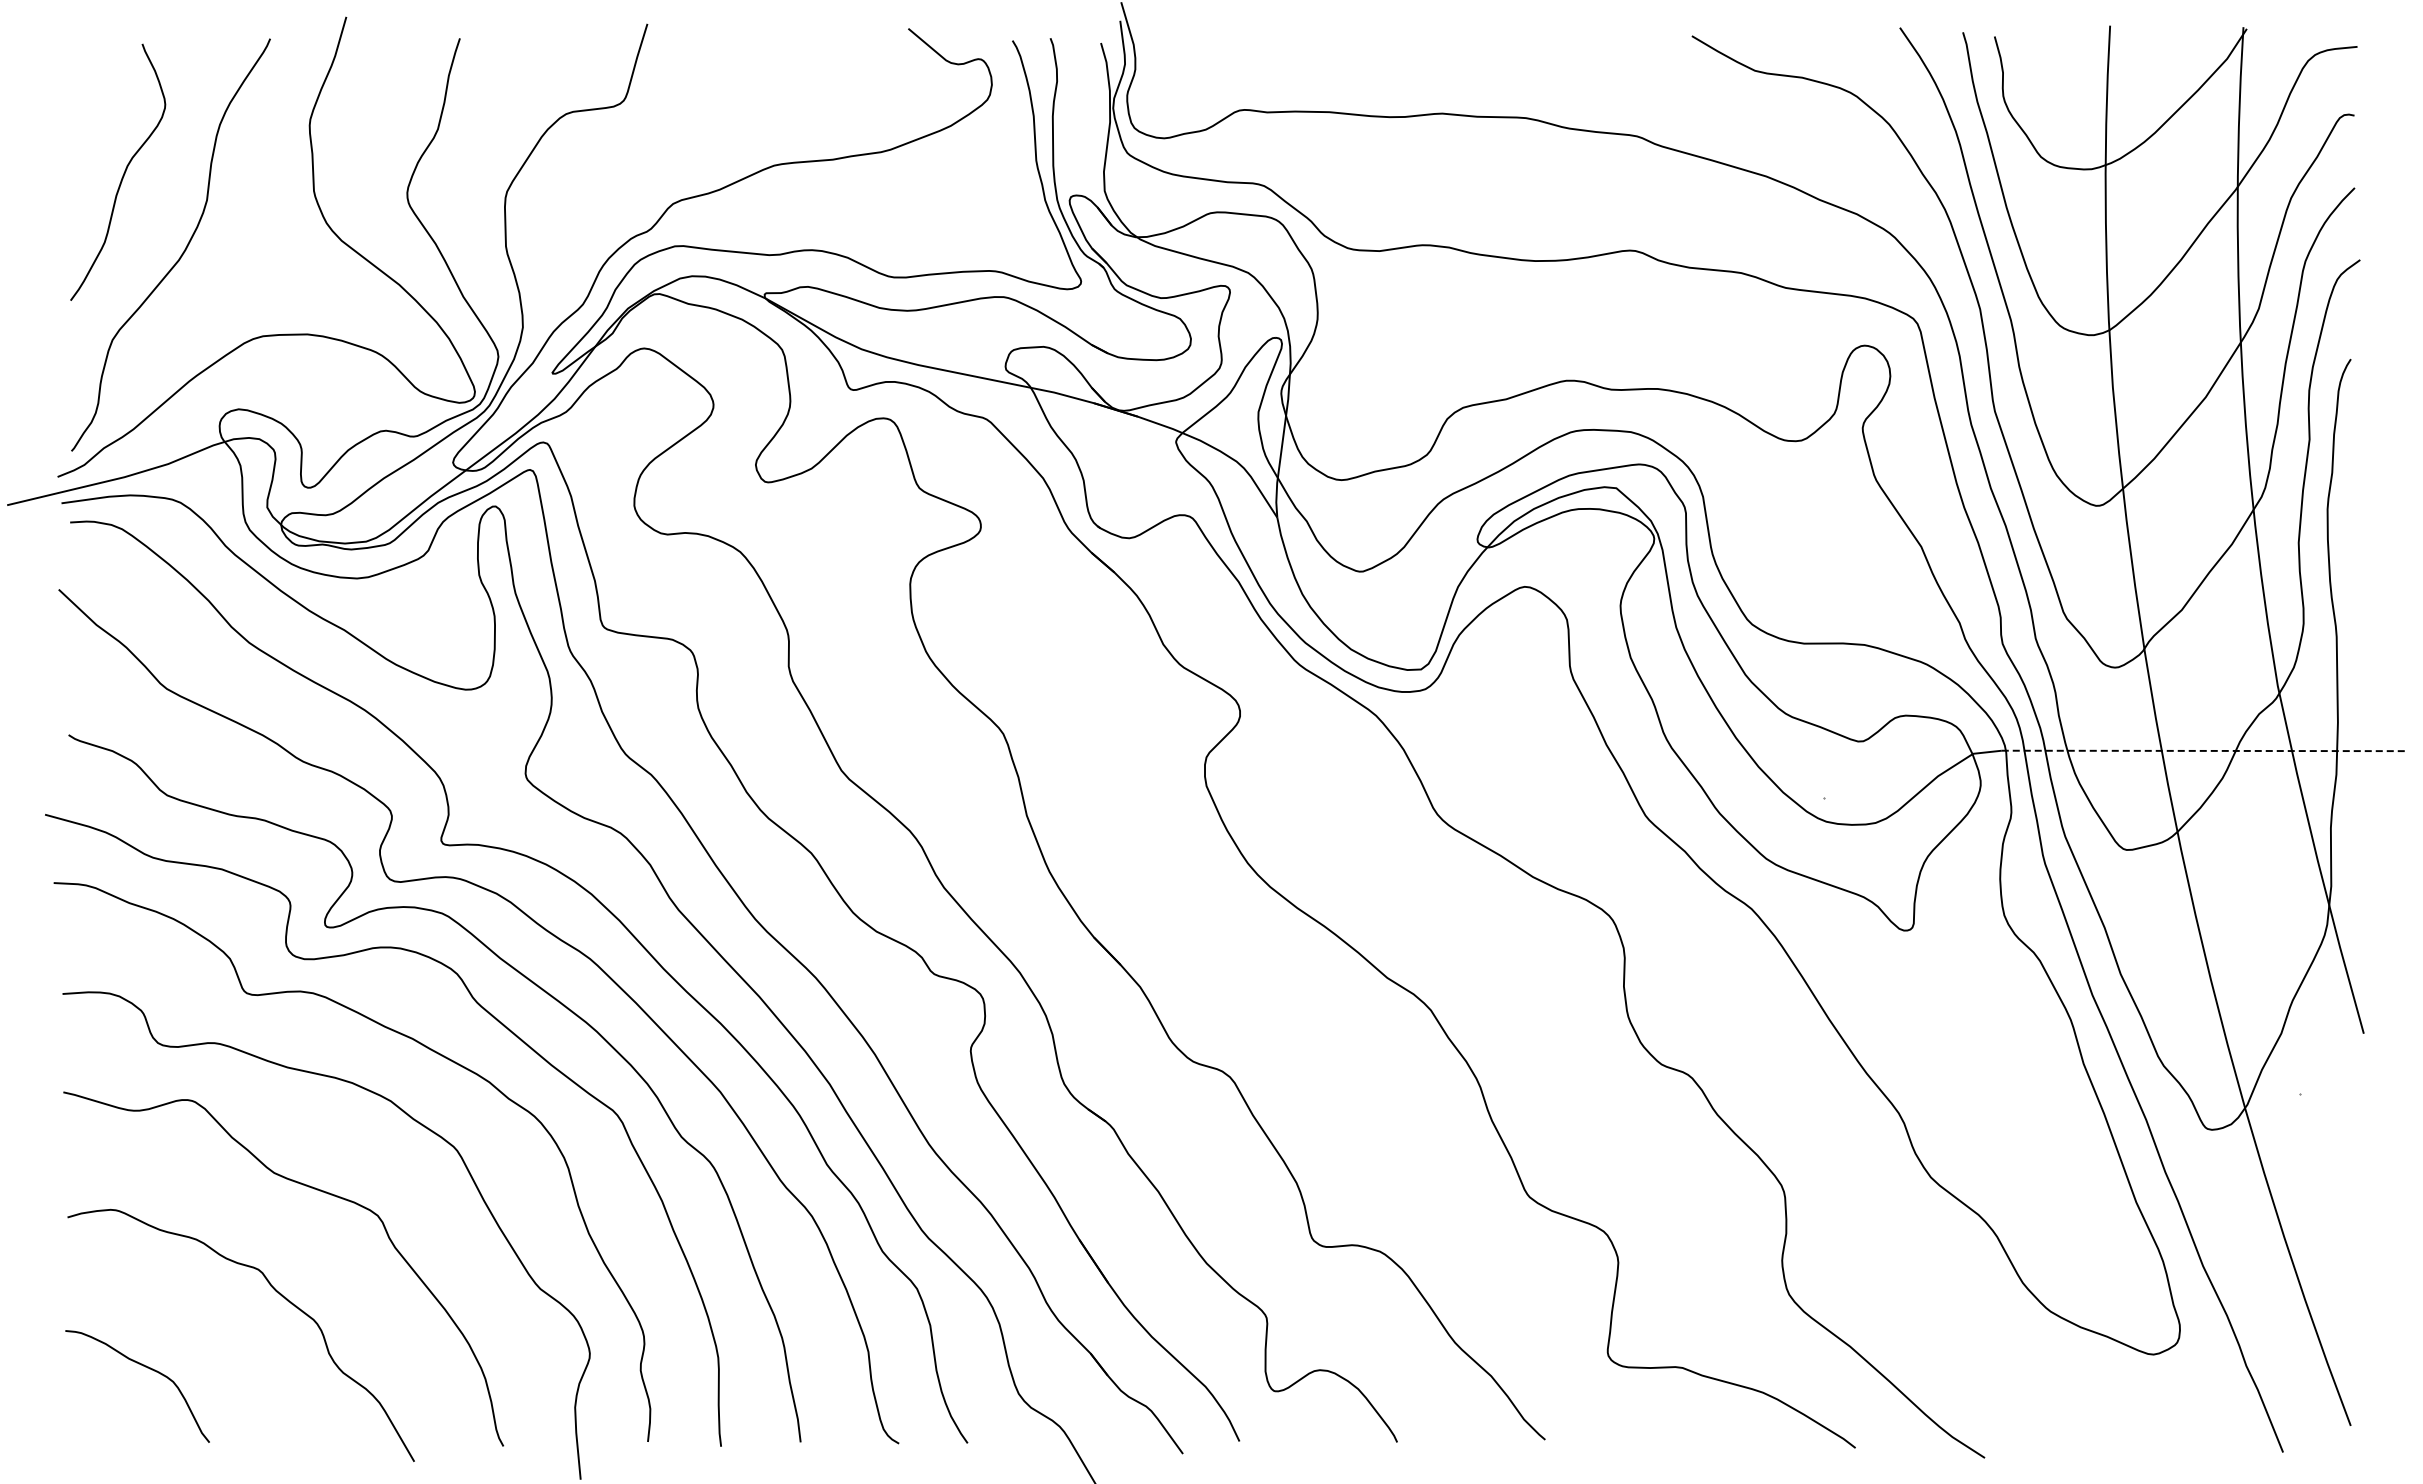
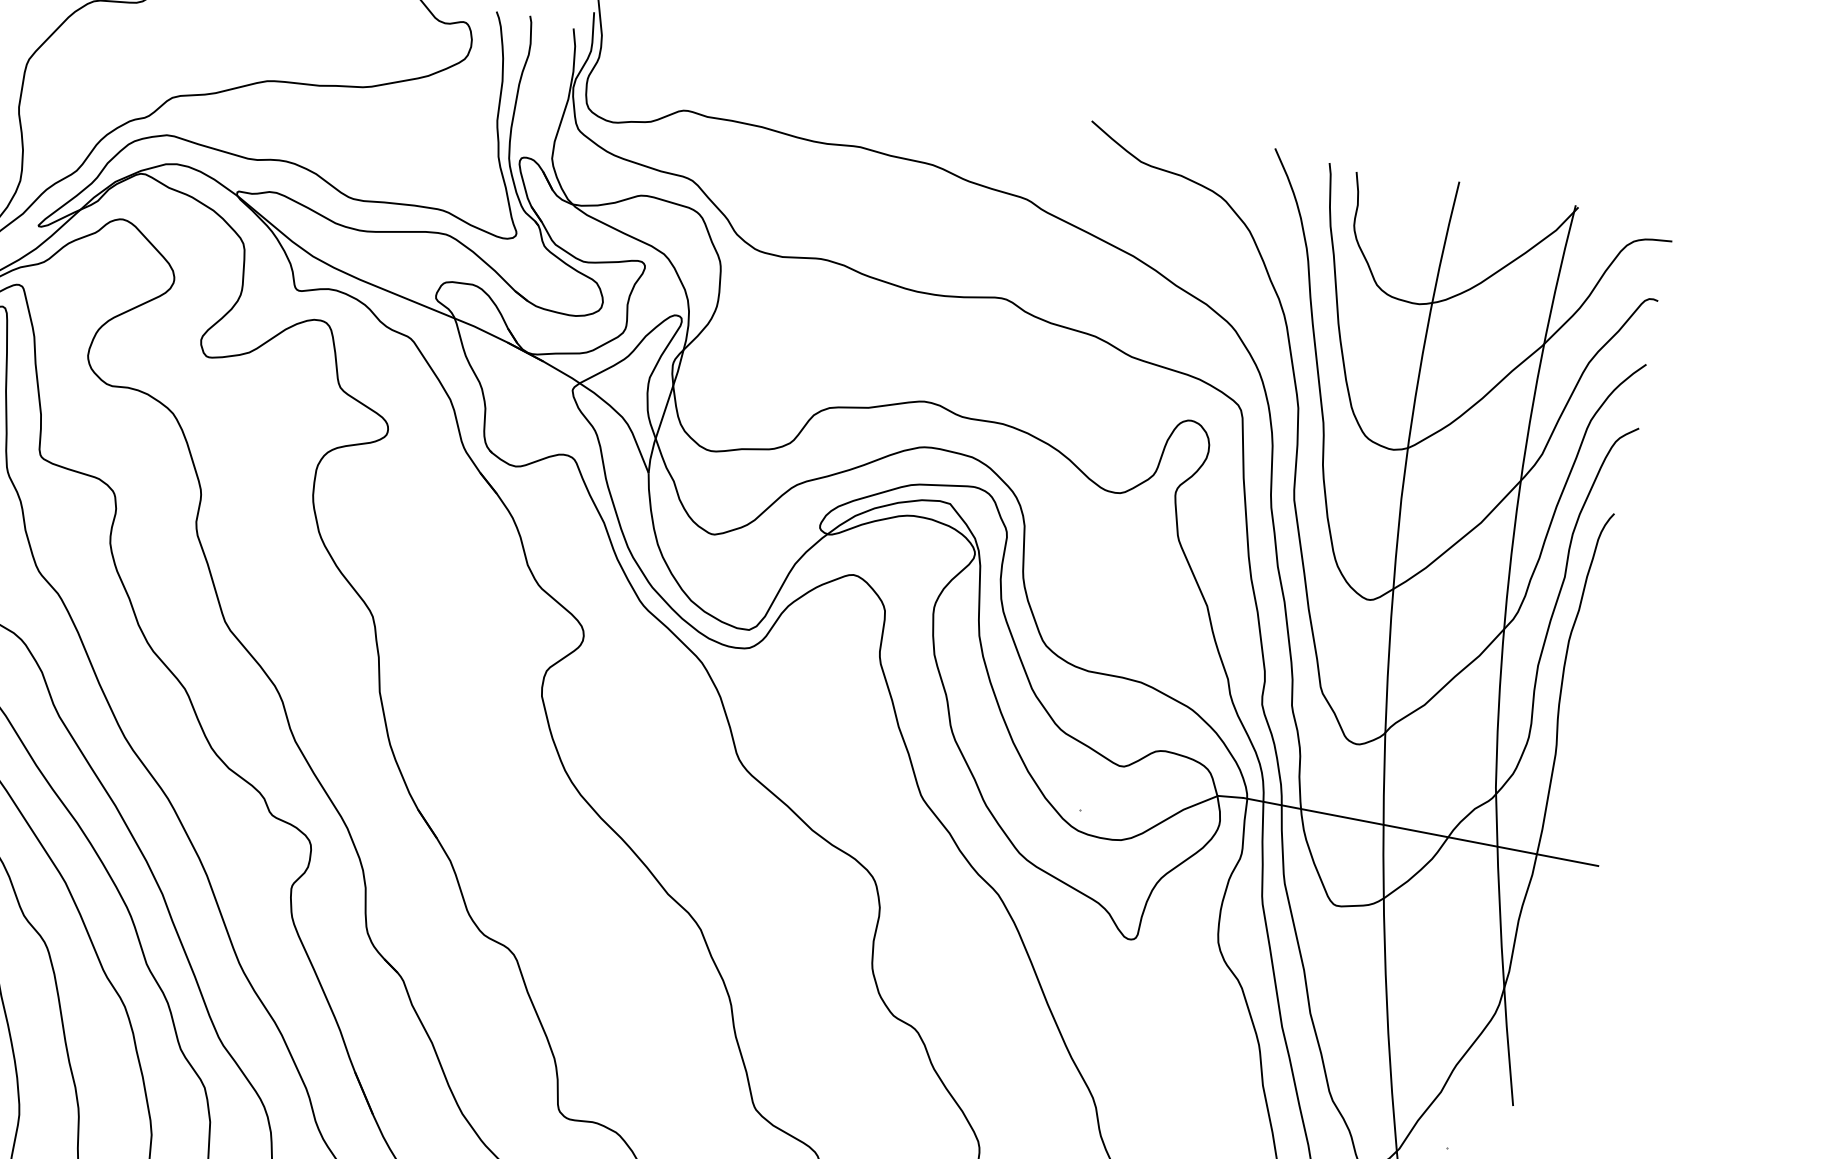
line: (2204, 750) -> (1421, 831), dashed -> solid

